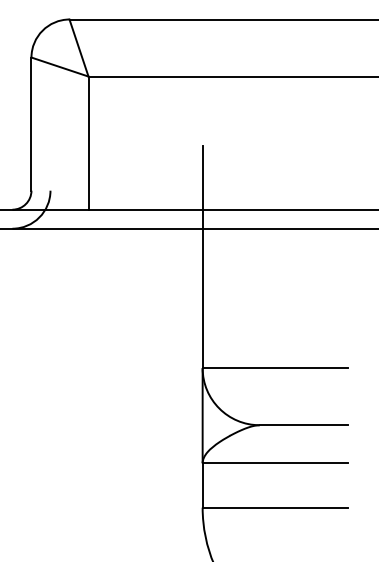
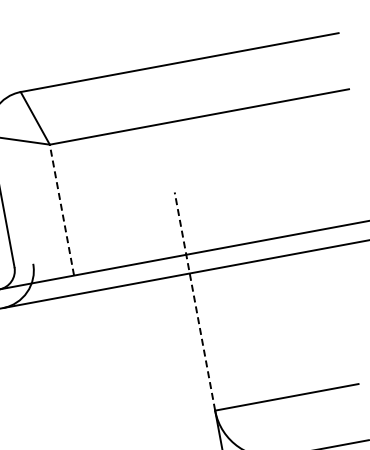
line: (88, 143) -> (61, 210), solid -> dashed
line: (202, 257) -> (194, 301), solid -> dashed

